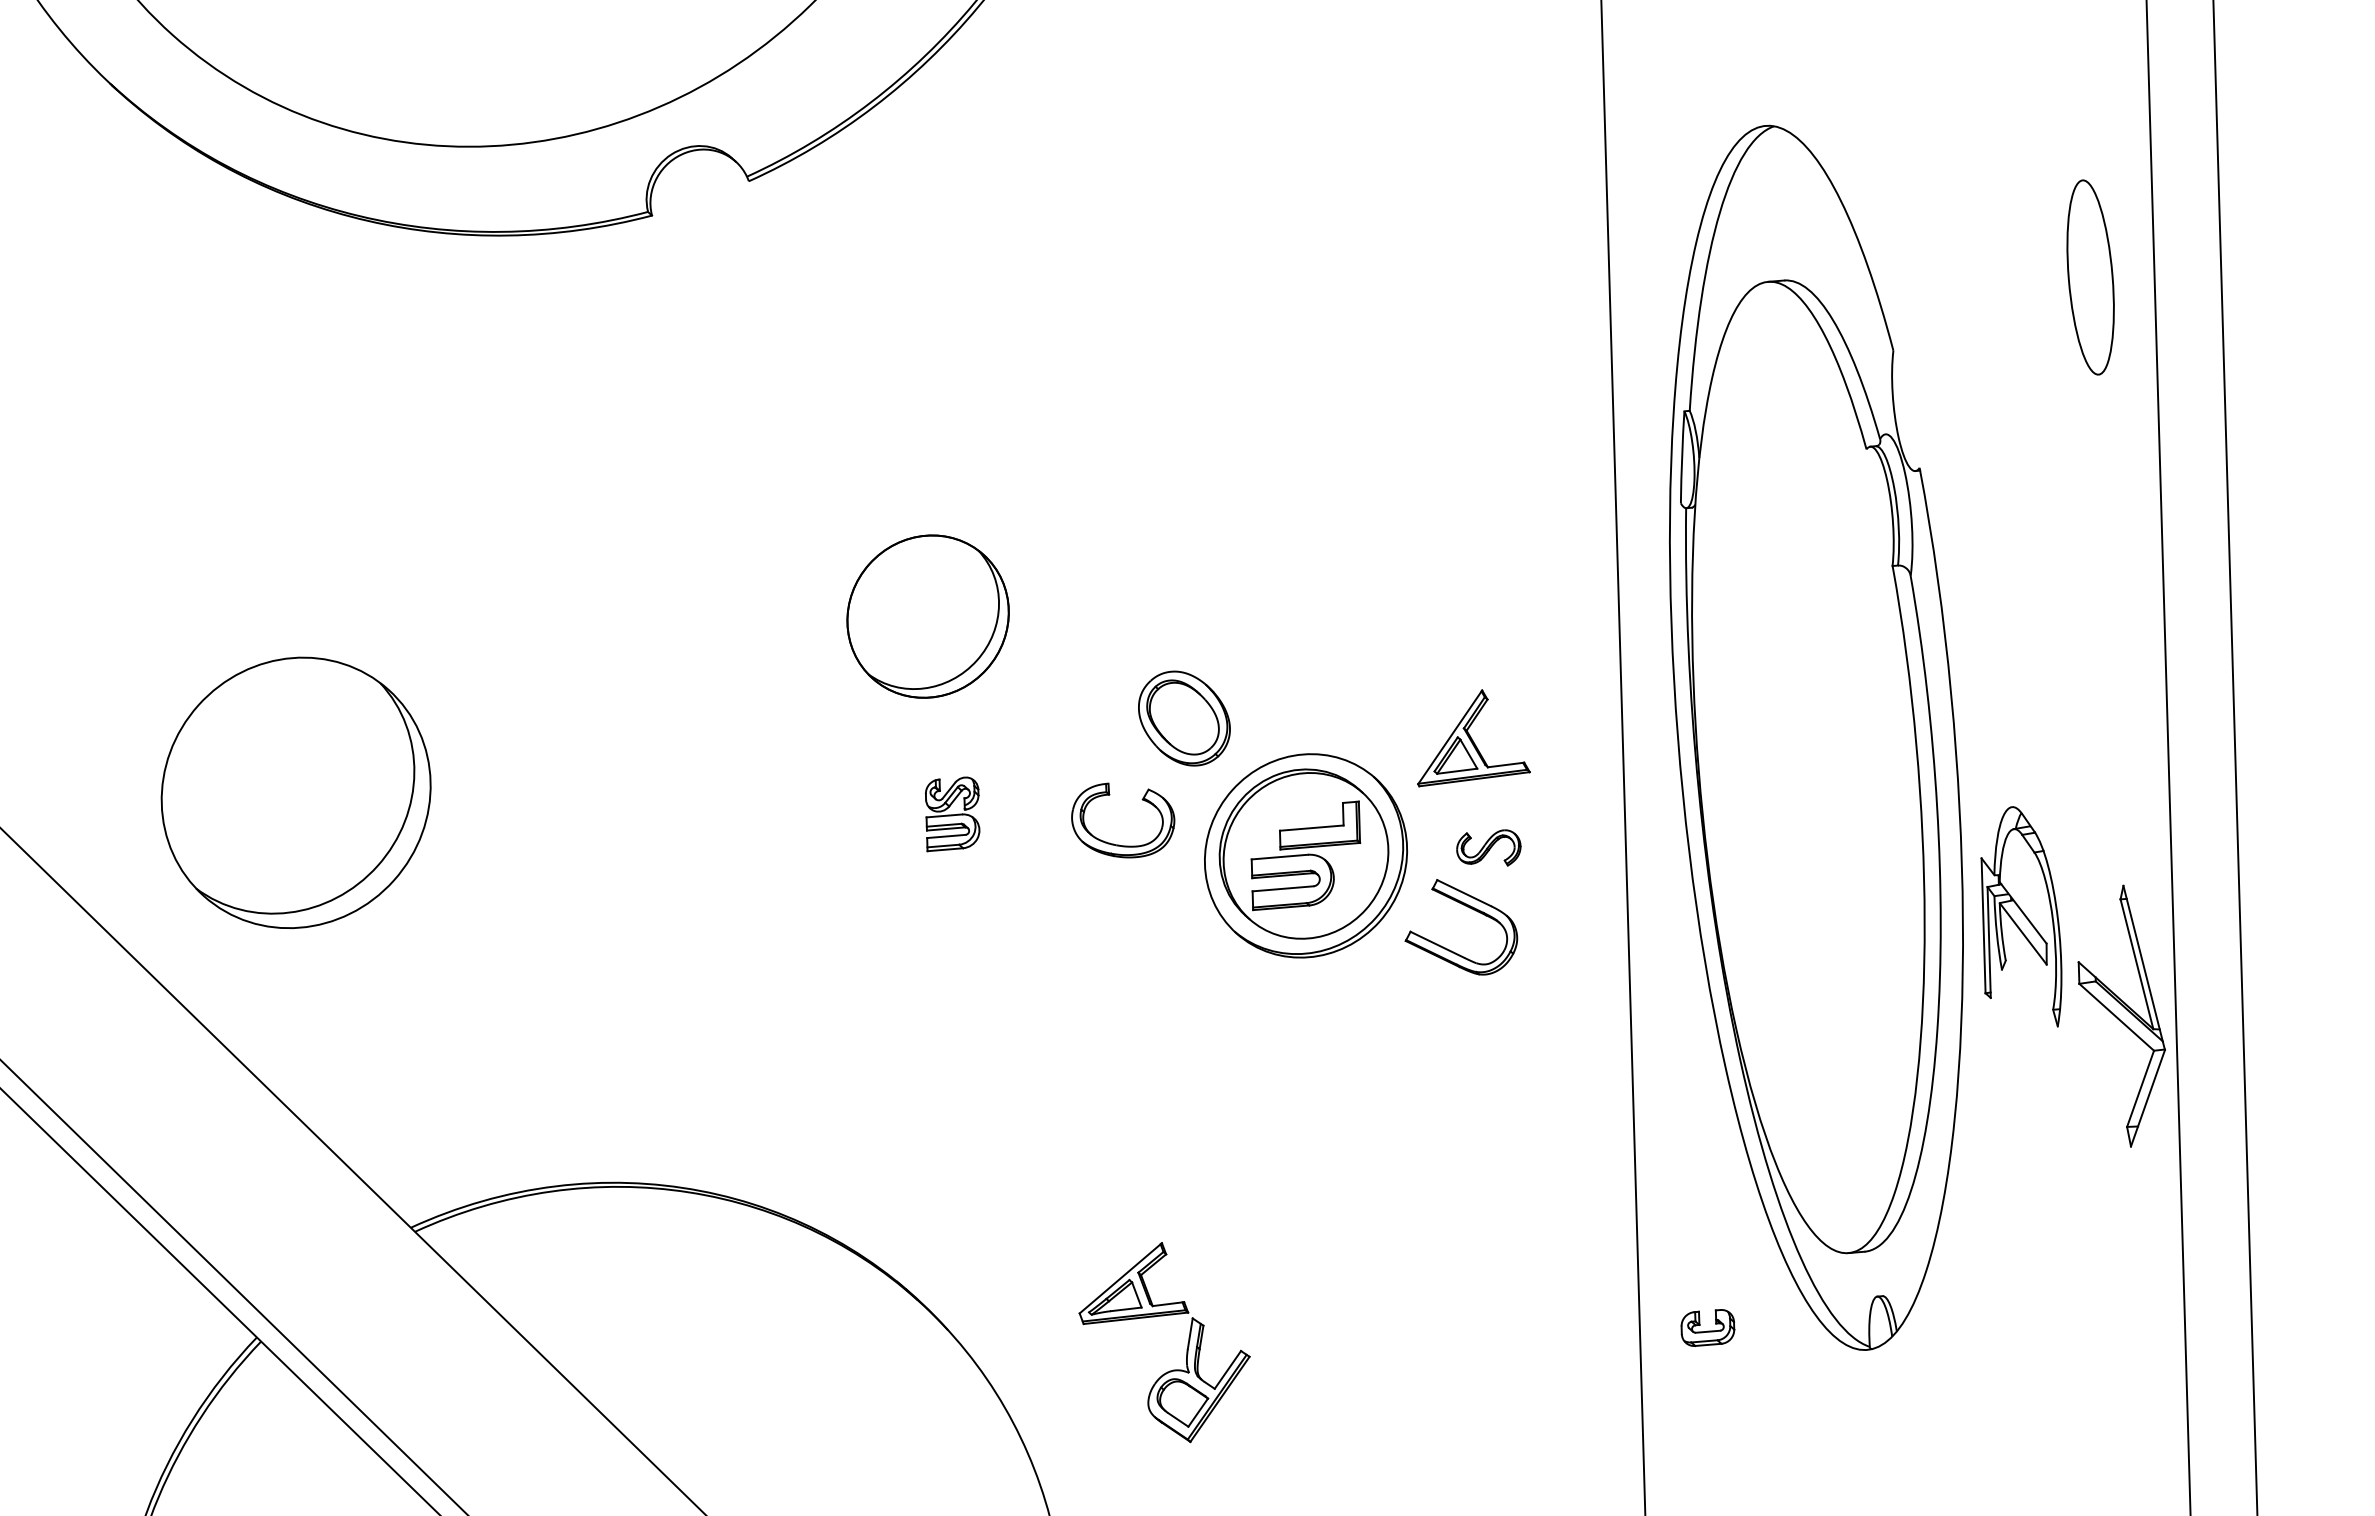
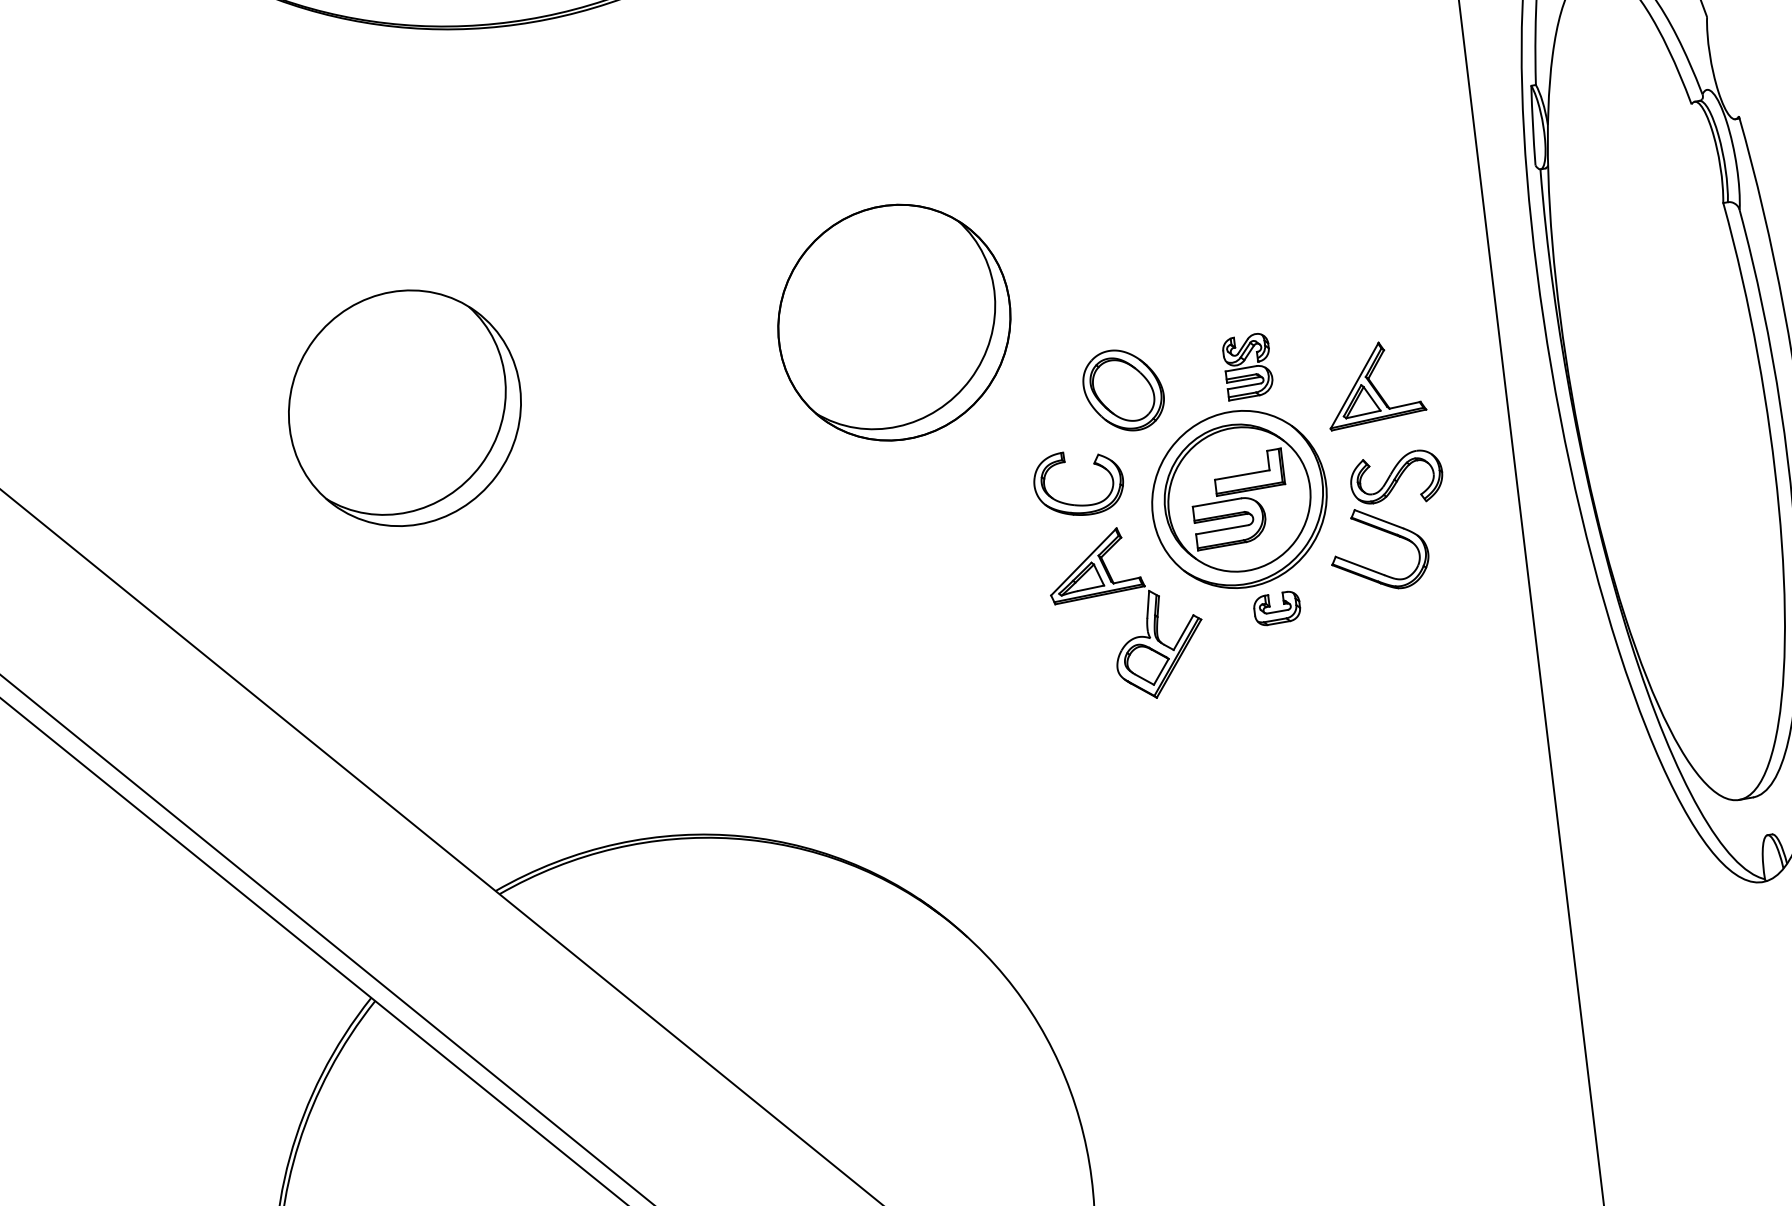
part: (927, 616) -> (893, 322), size x1.67
part: (295, 792) -> (404, 407), moved
part: (952, 814) -> (1247, 366), moved
part: (1488, 847) -> (1396, 477), size x1.67
part: (1707, 1327) -> (1276, 608), moved
part: (1187, 1343) -> (1146, 612), moved

